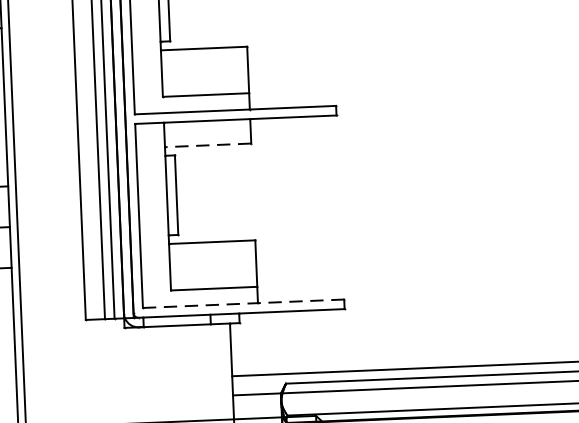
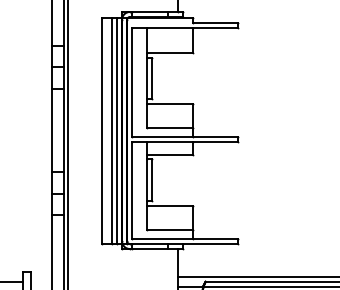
line: (208, 144) -> (170, 154), dashed -> solid
line: (244, 302) -> (185, 238), dashed -> solid

